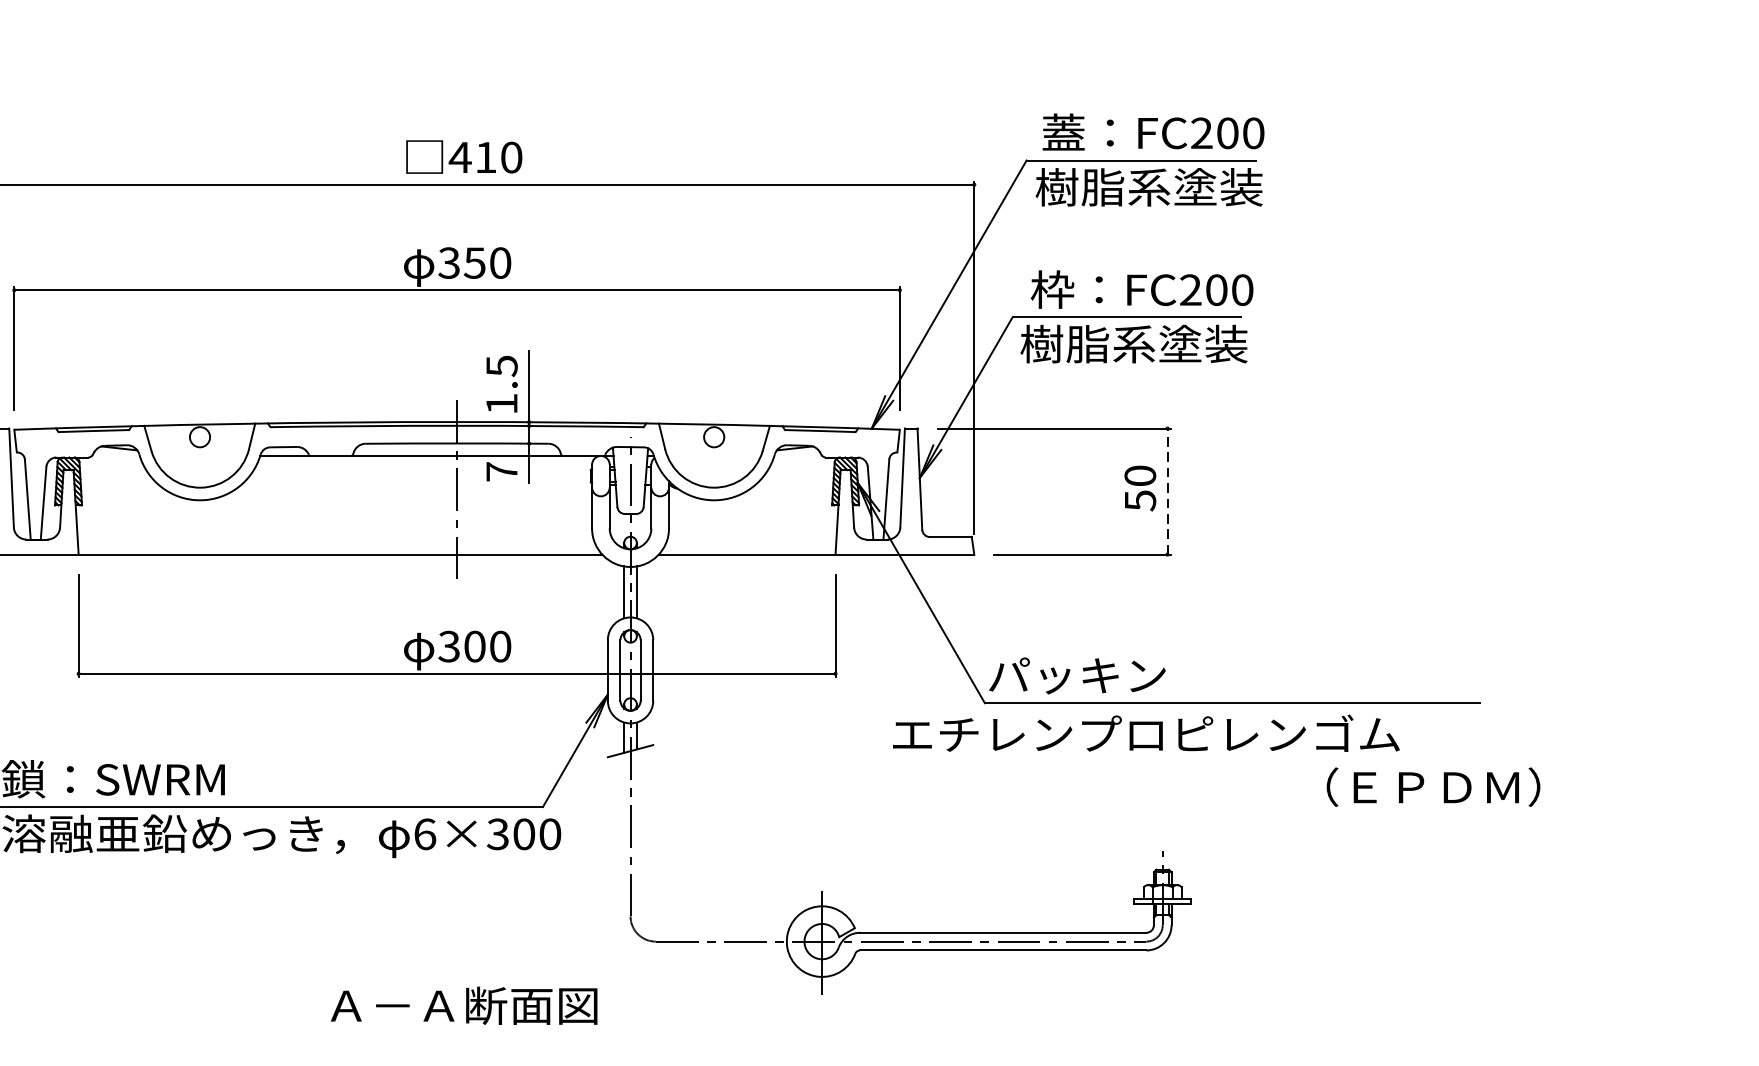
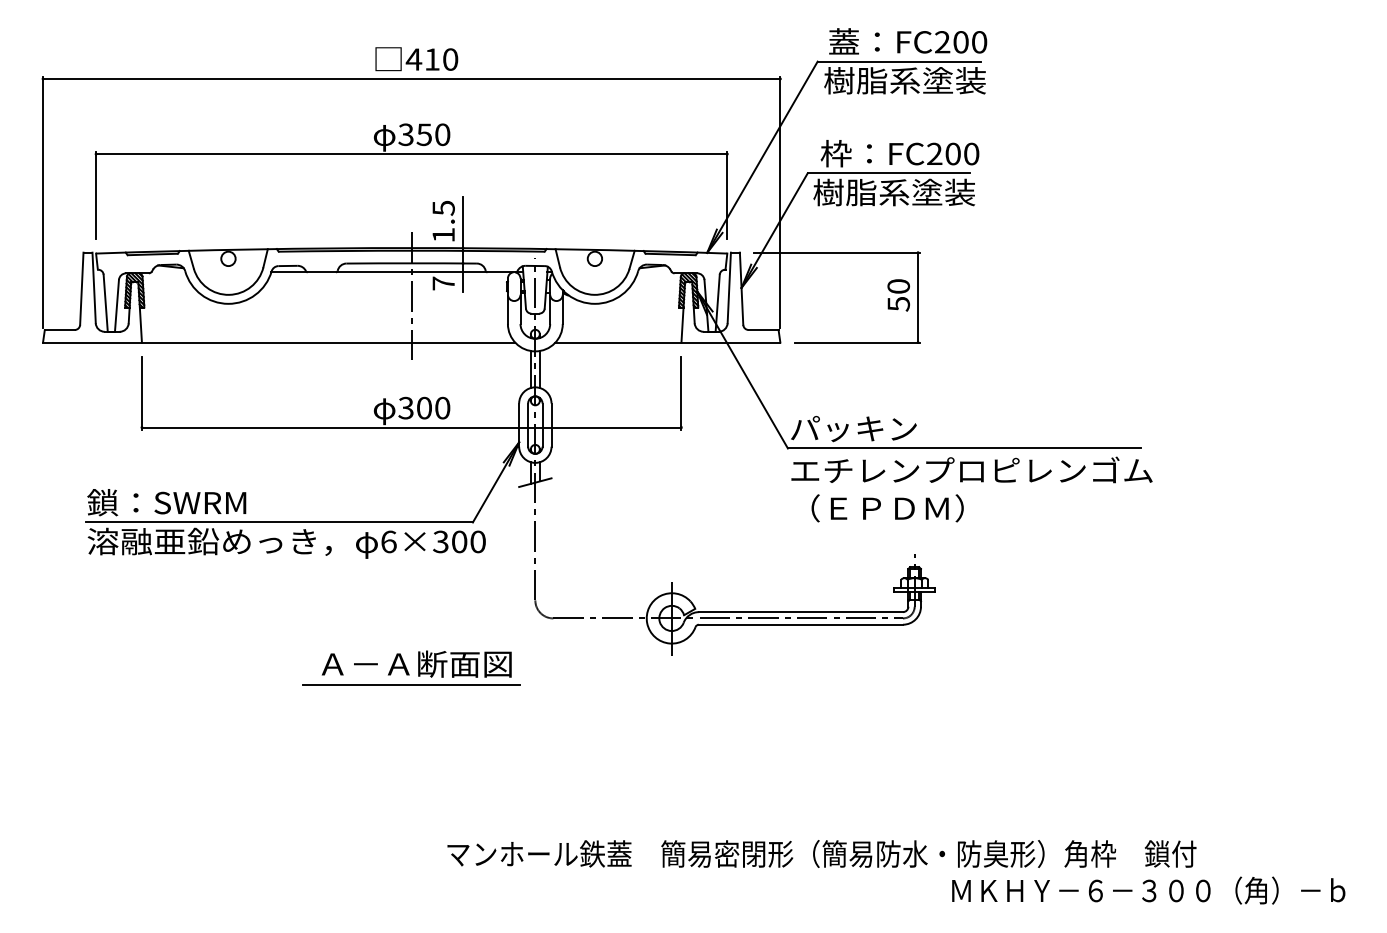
line: (1168, 491) -> (918, 297), dashed -> solid
text: (1145, 732) -> (971, 469), moved
text: (1433, 787) -> (887, 508), moved
line: (456, 1034) -> (411, 684), added

